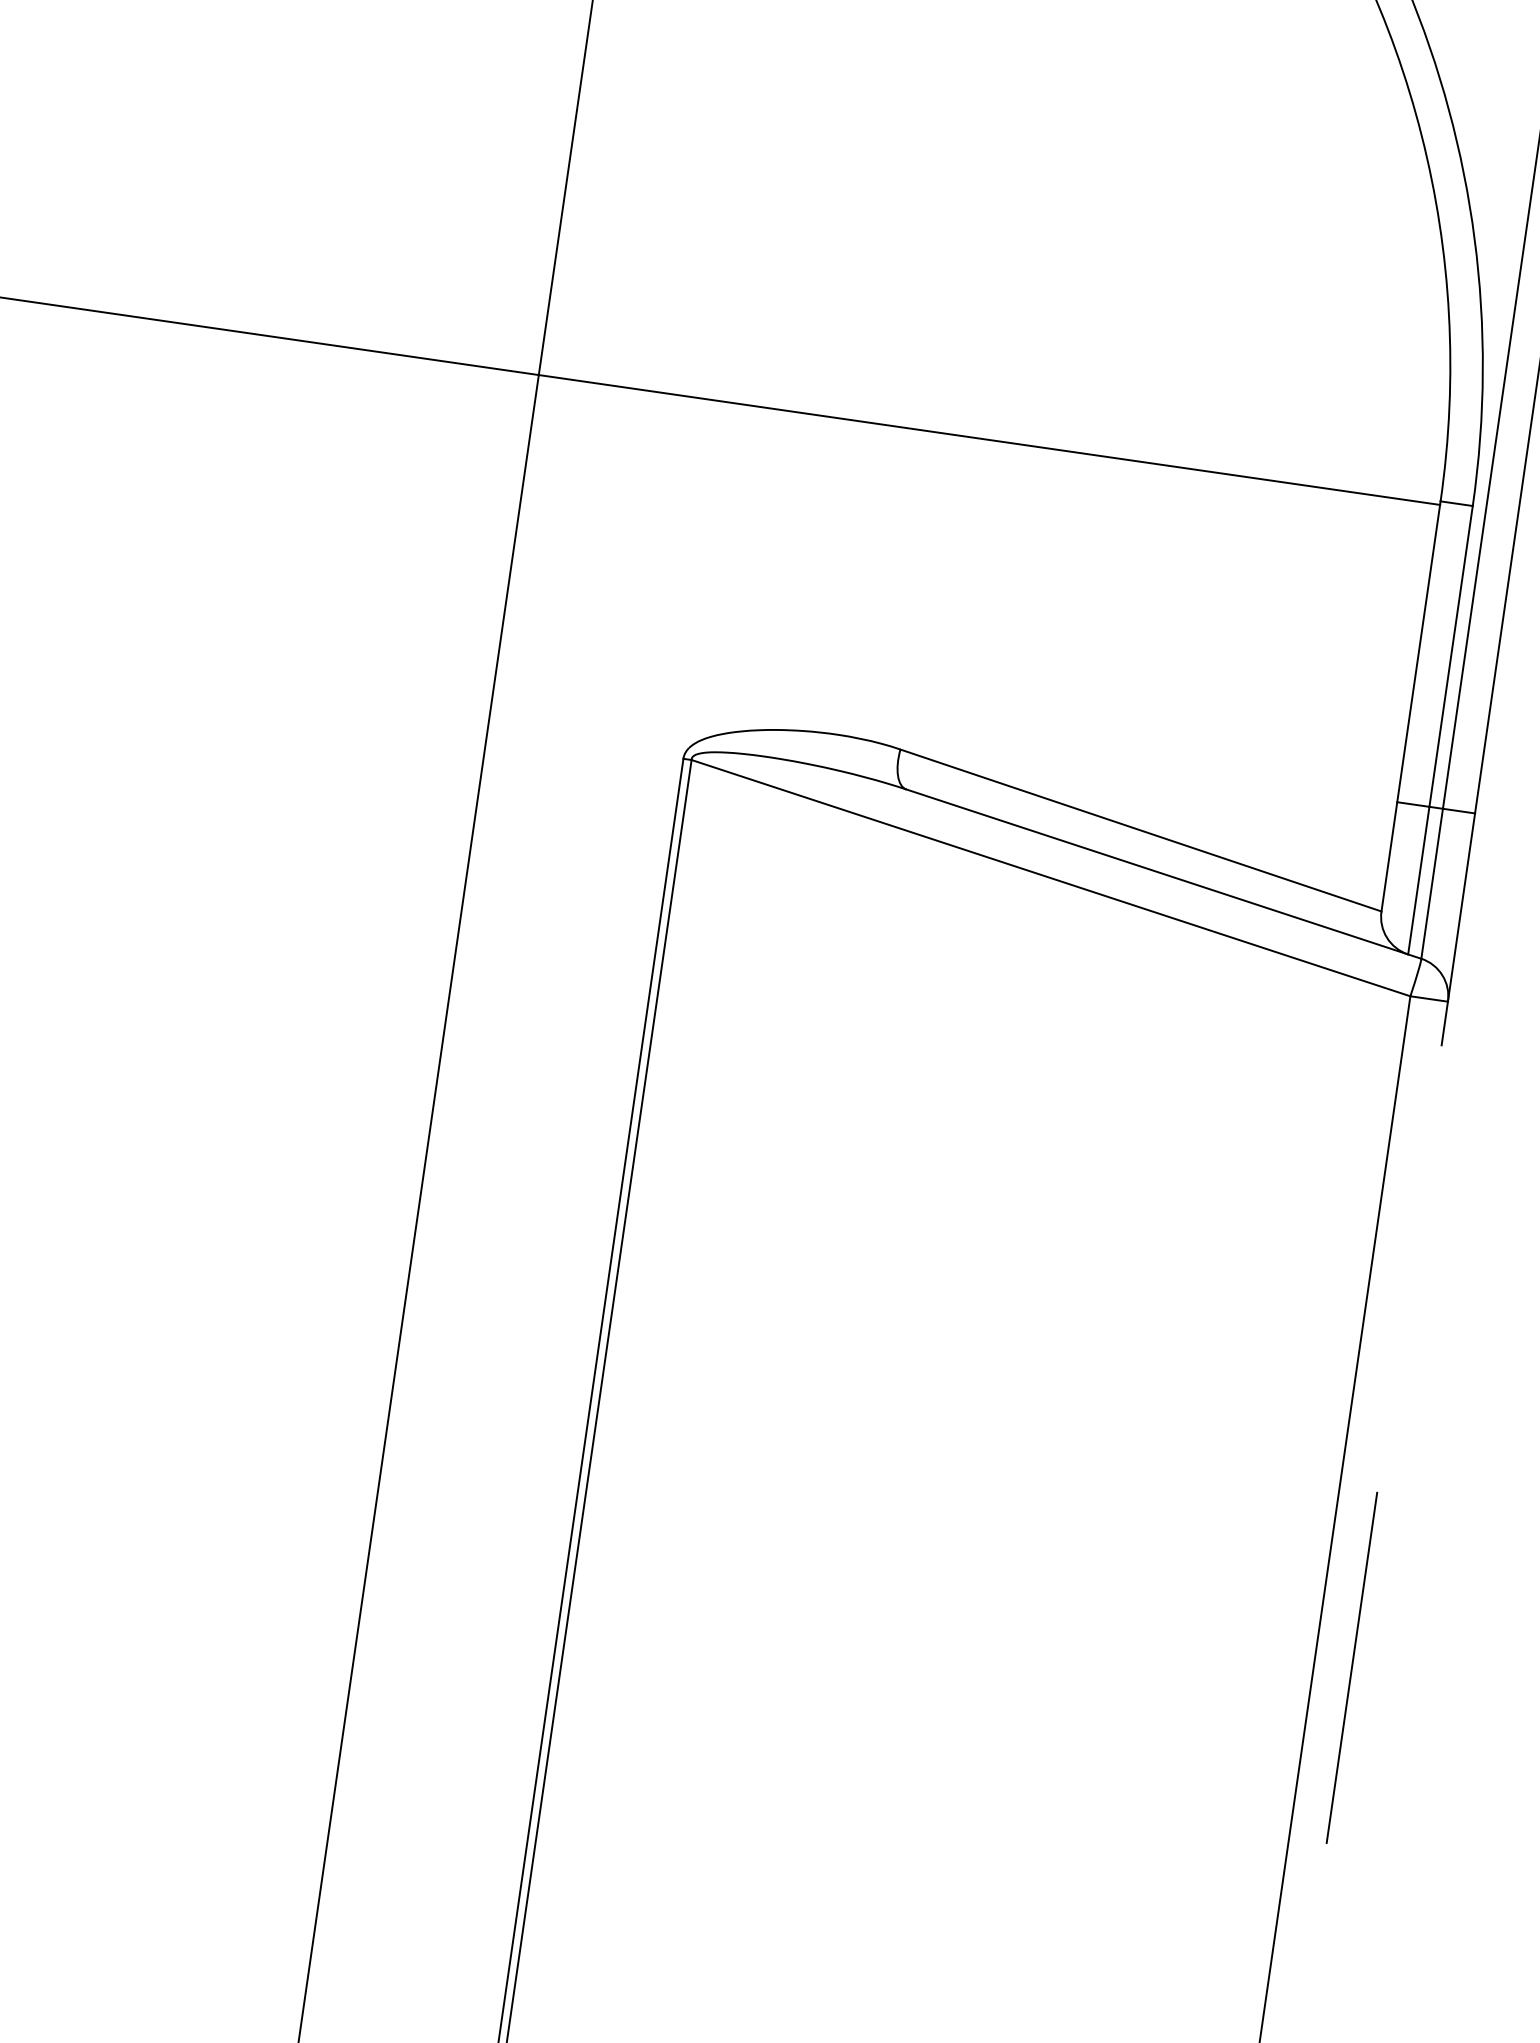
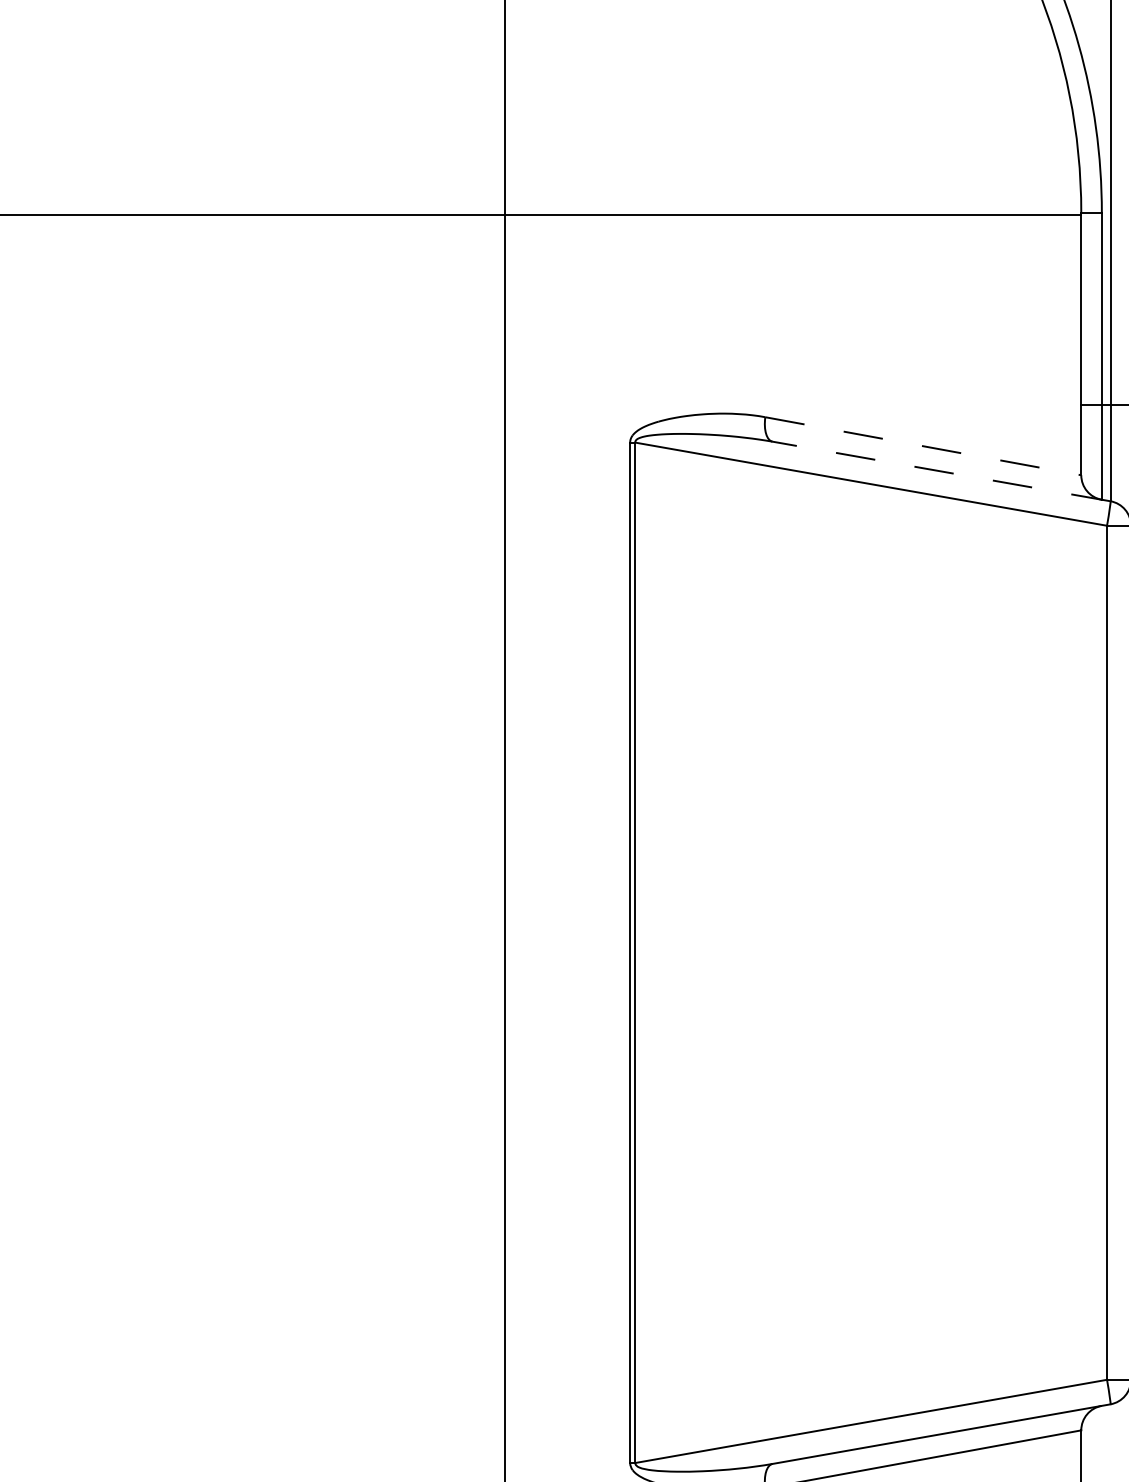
line: (1141, 830) -> (923, 446), solid -> dashed
line: (1163, 874) -> (941, 471), solid -> dashed

